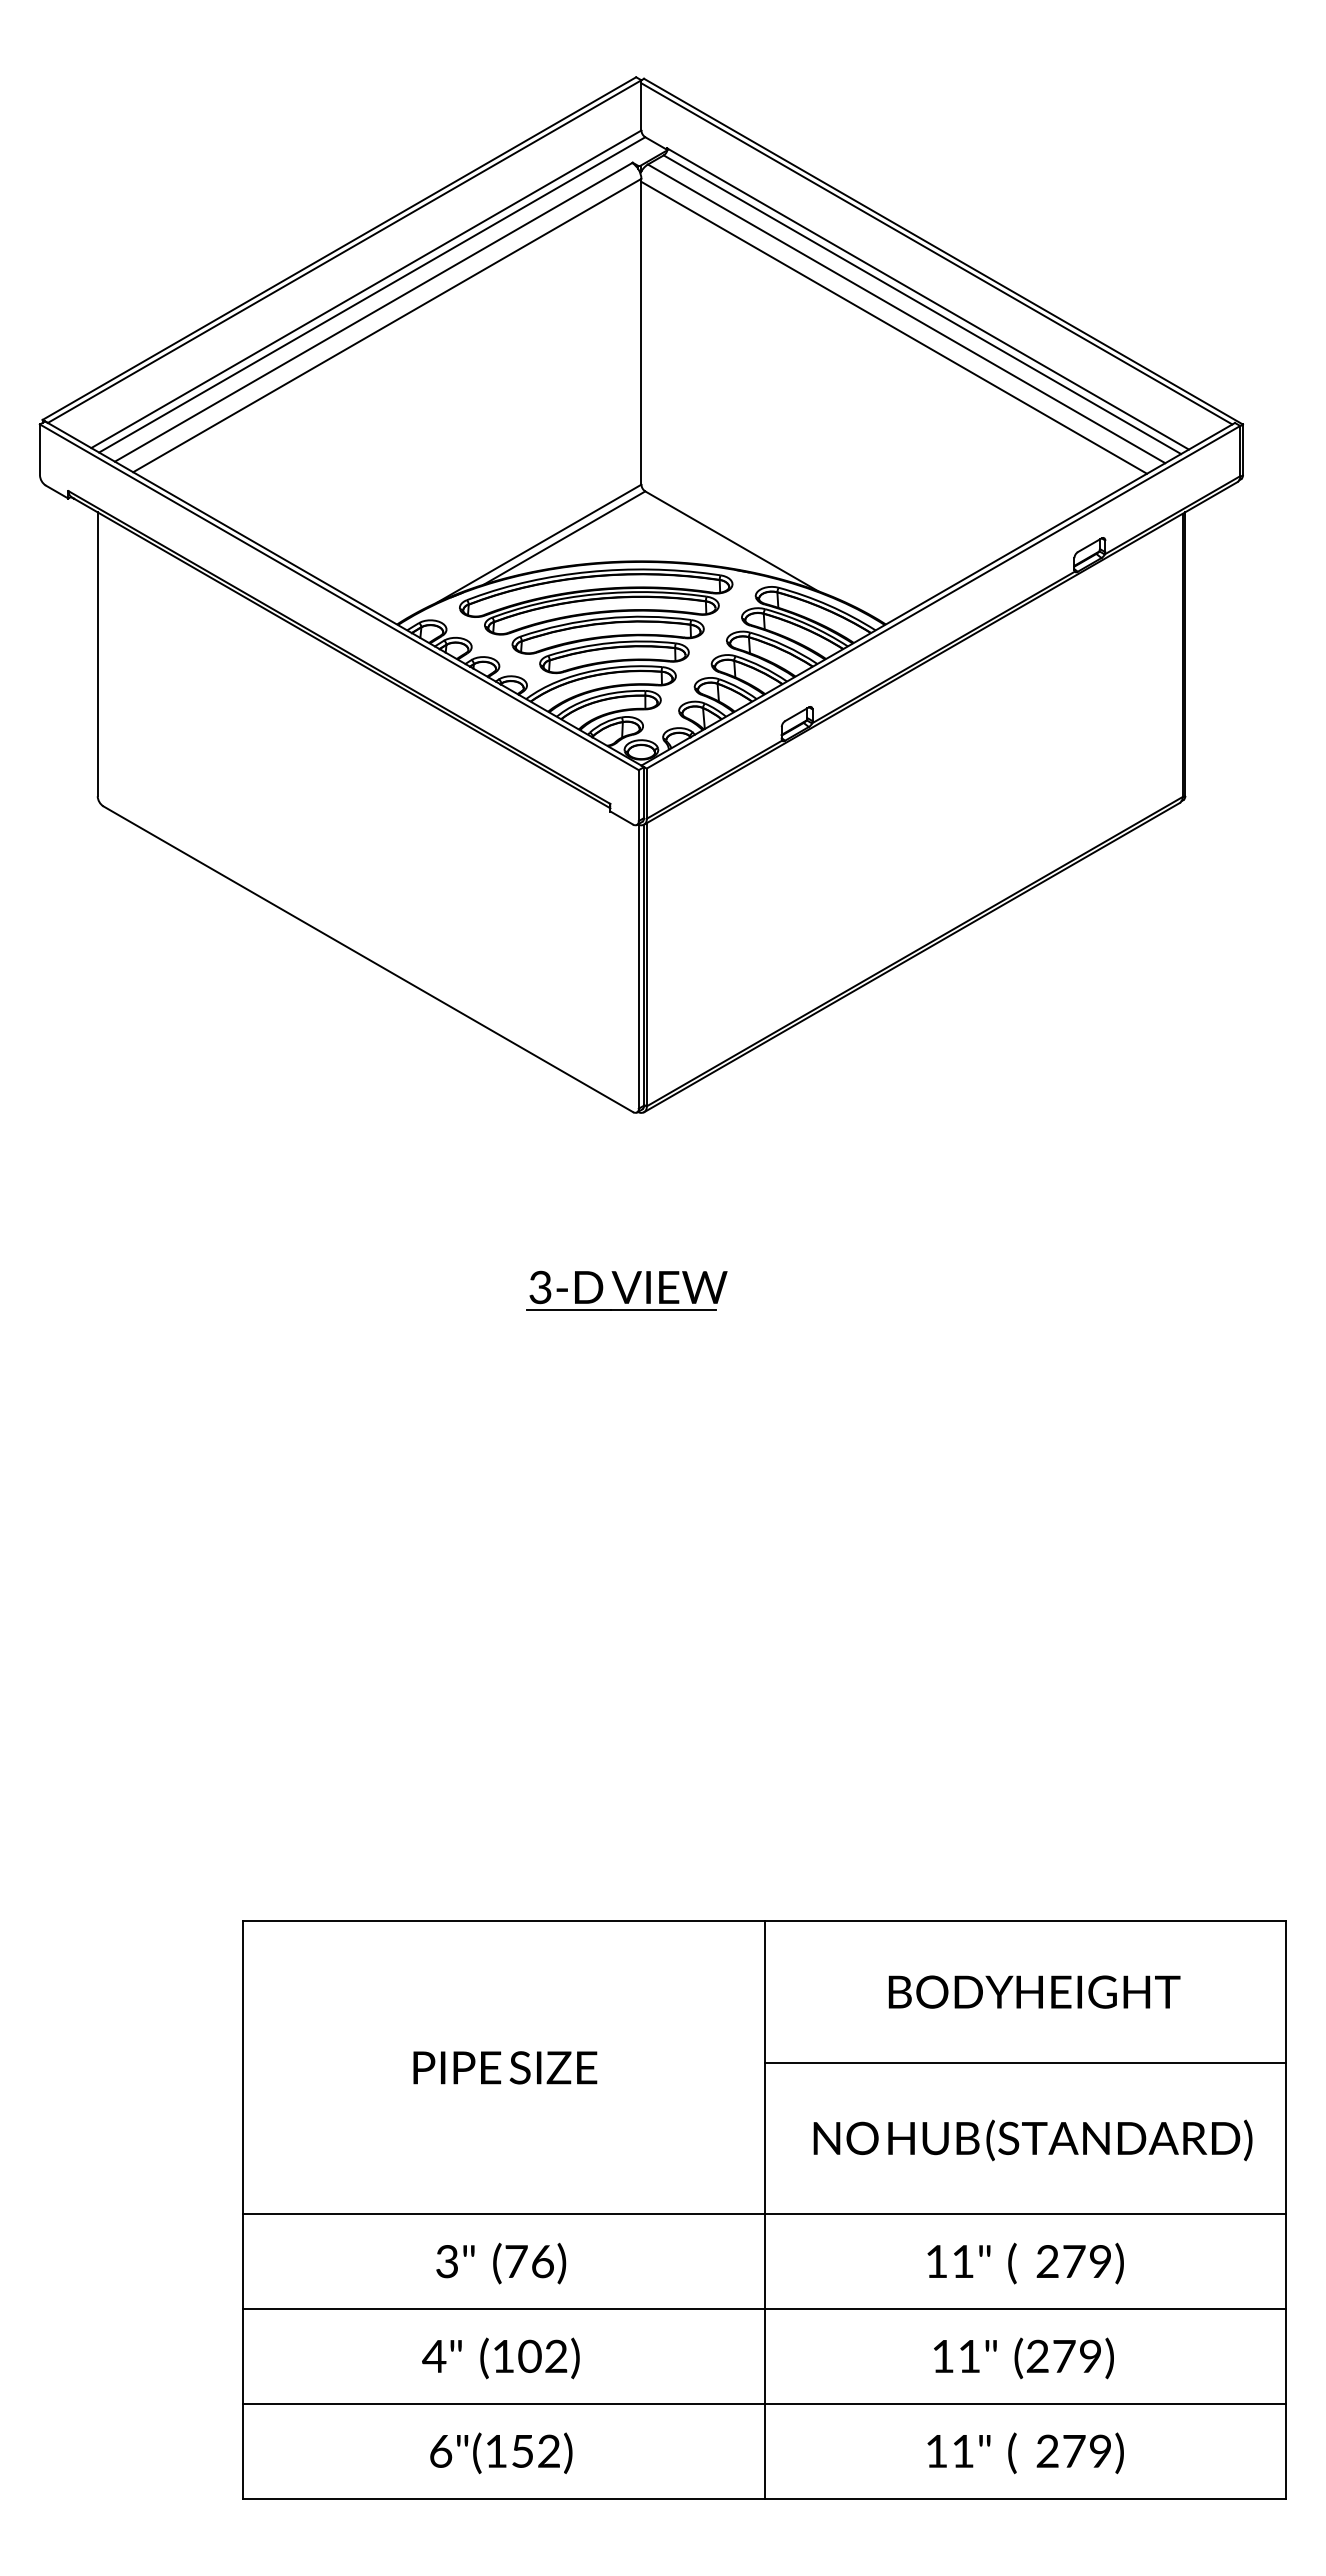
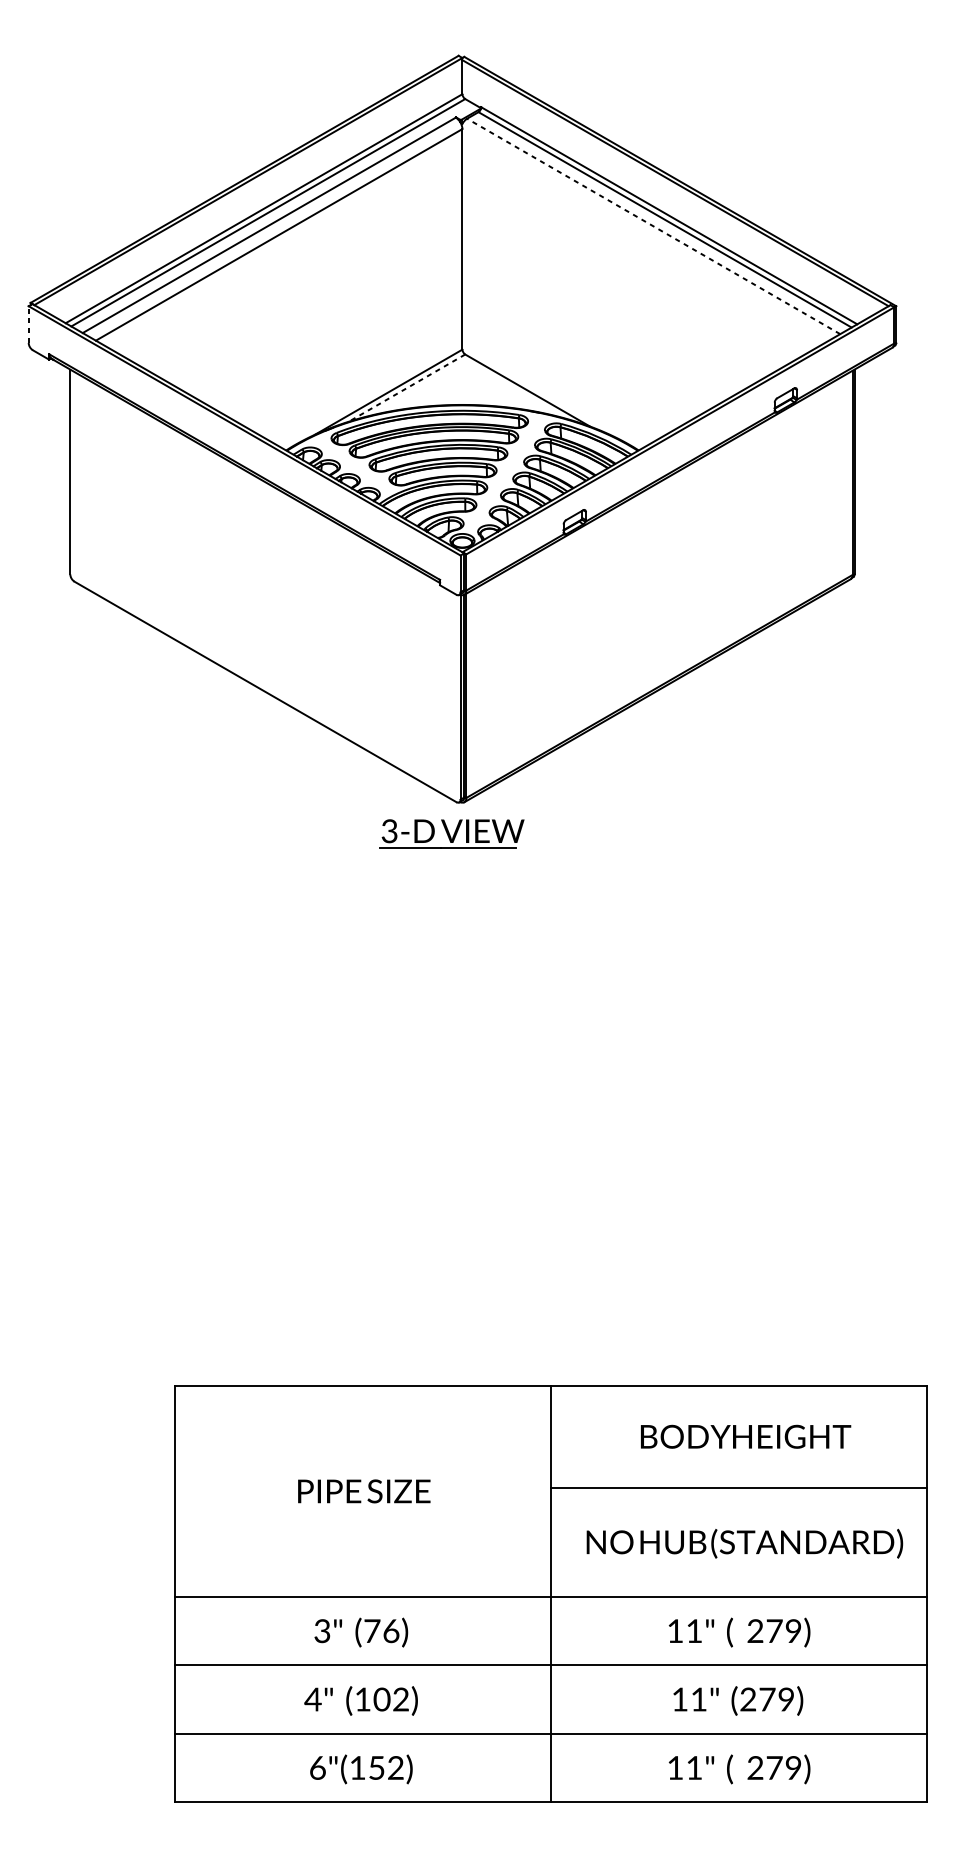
line: (906, 313) -> (653, 226), solid -> dashed
line: (894, 327) -> (644, 236), removed
line: (40, 449) -> (29, 324), solid -> dashed
line: (564, 538) -> (406, 388), solid -> dashed
part: (626, 1290) -> (451, 833), moved

